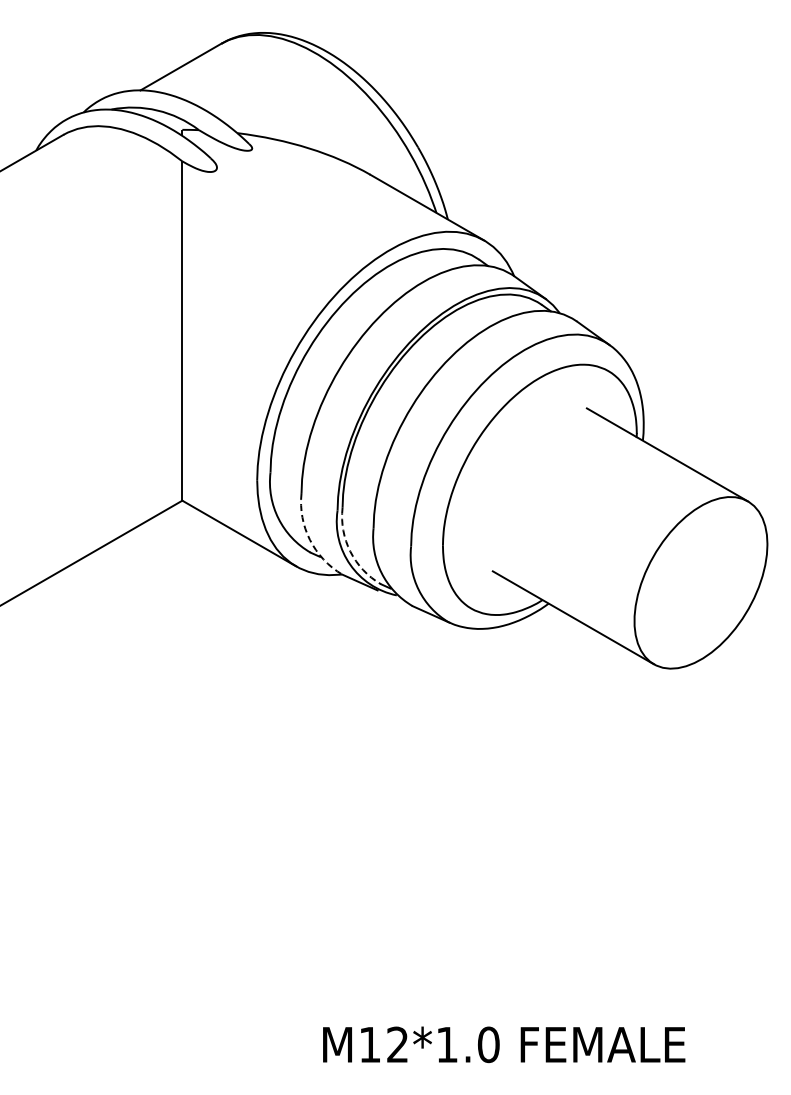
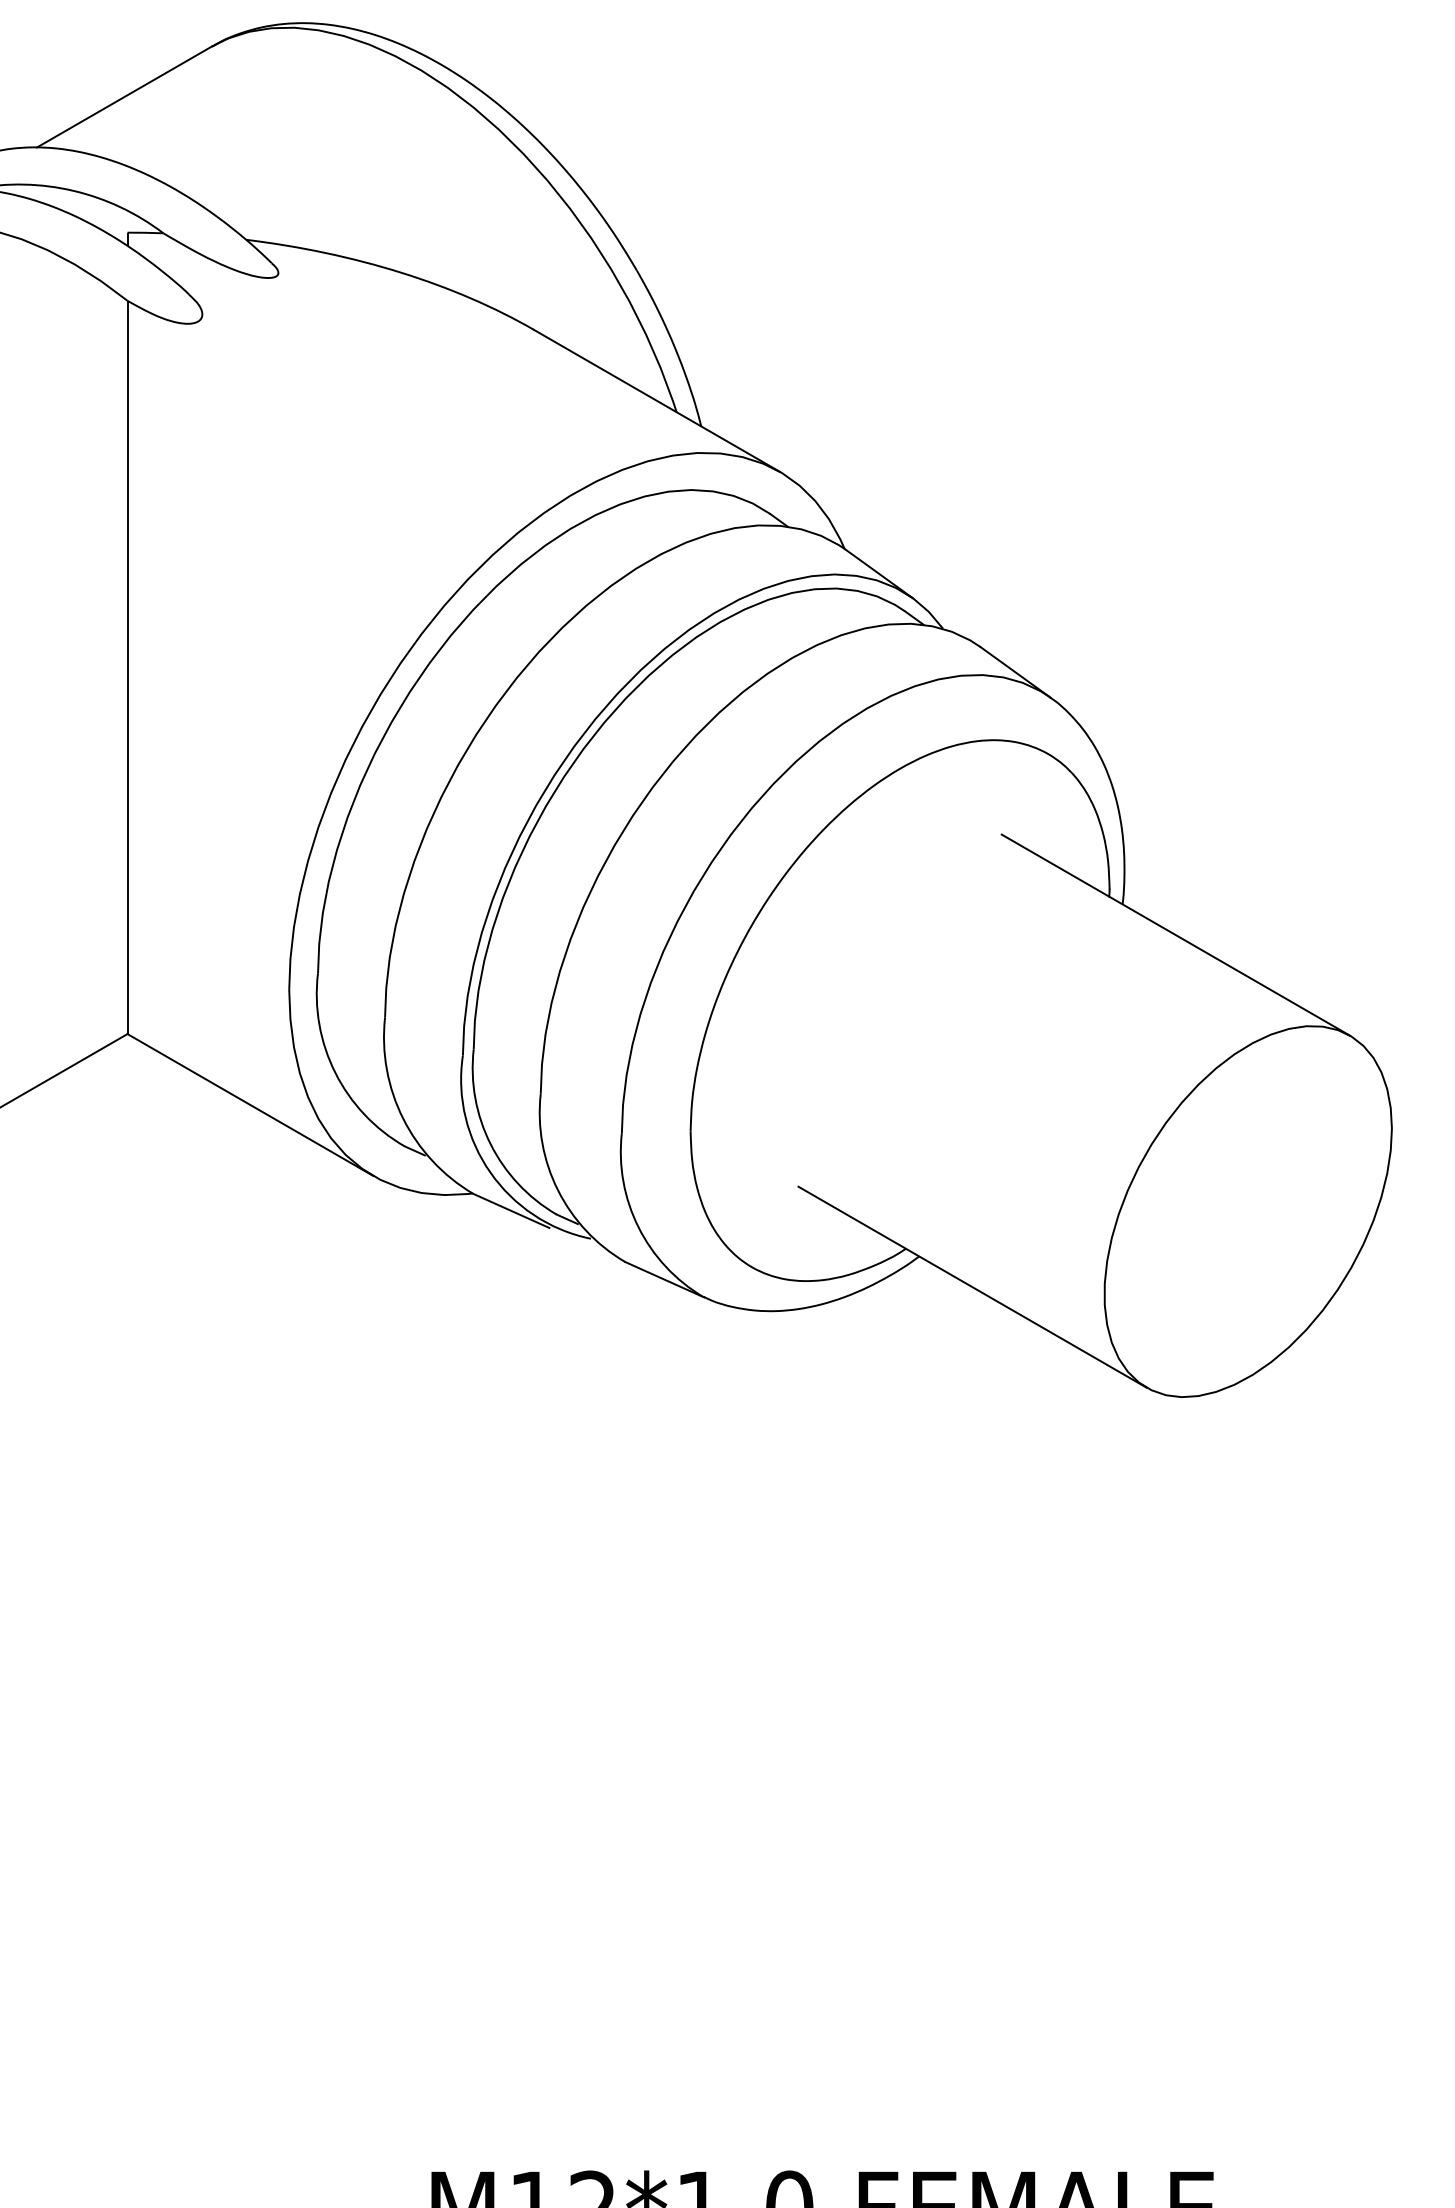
arc: (309, 539) -> (402, 1117), dashed -> solid
arc: (350, 551) -> (490, 1143), dashed -> solid

